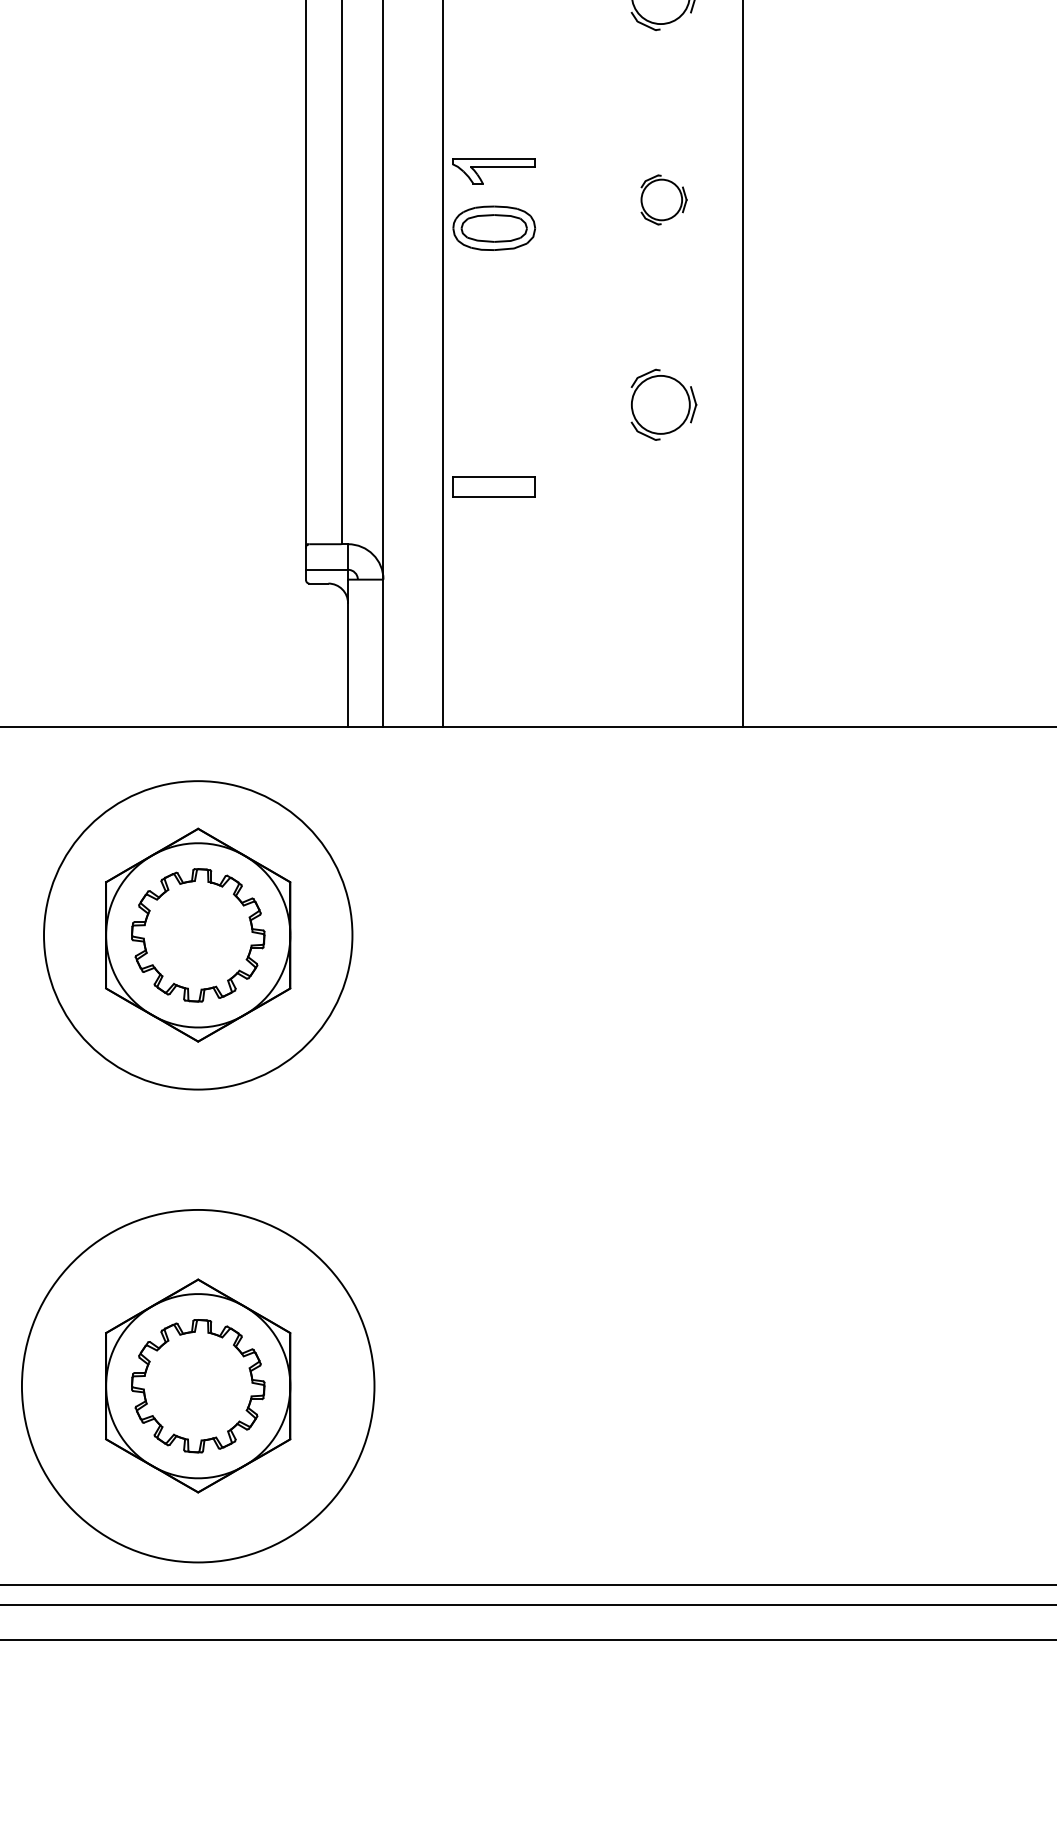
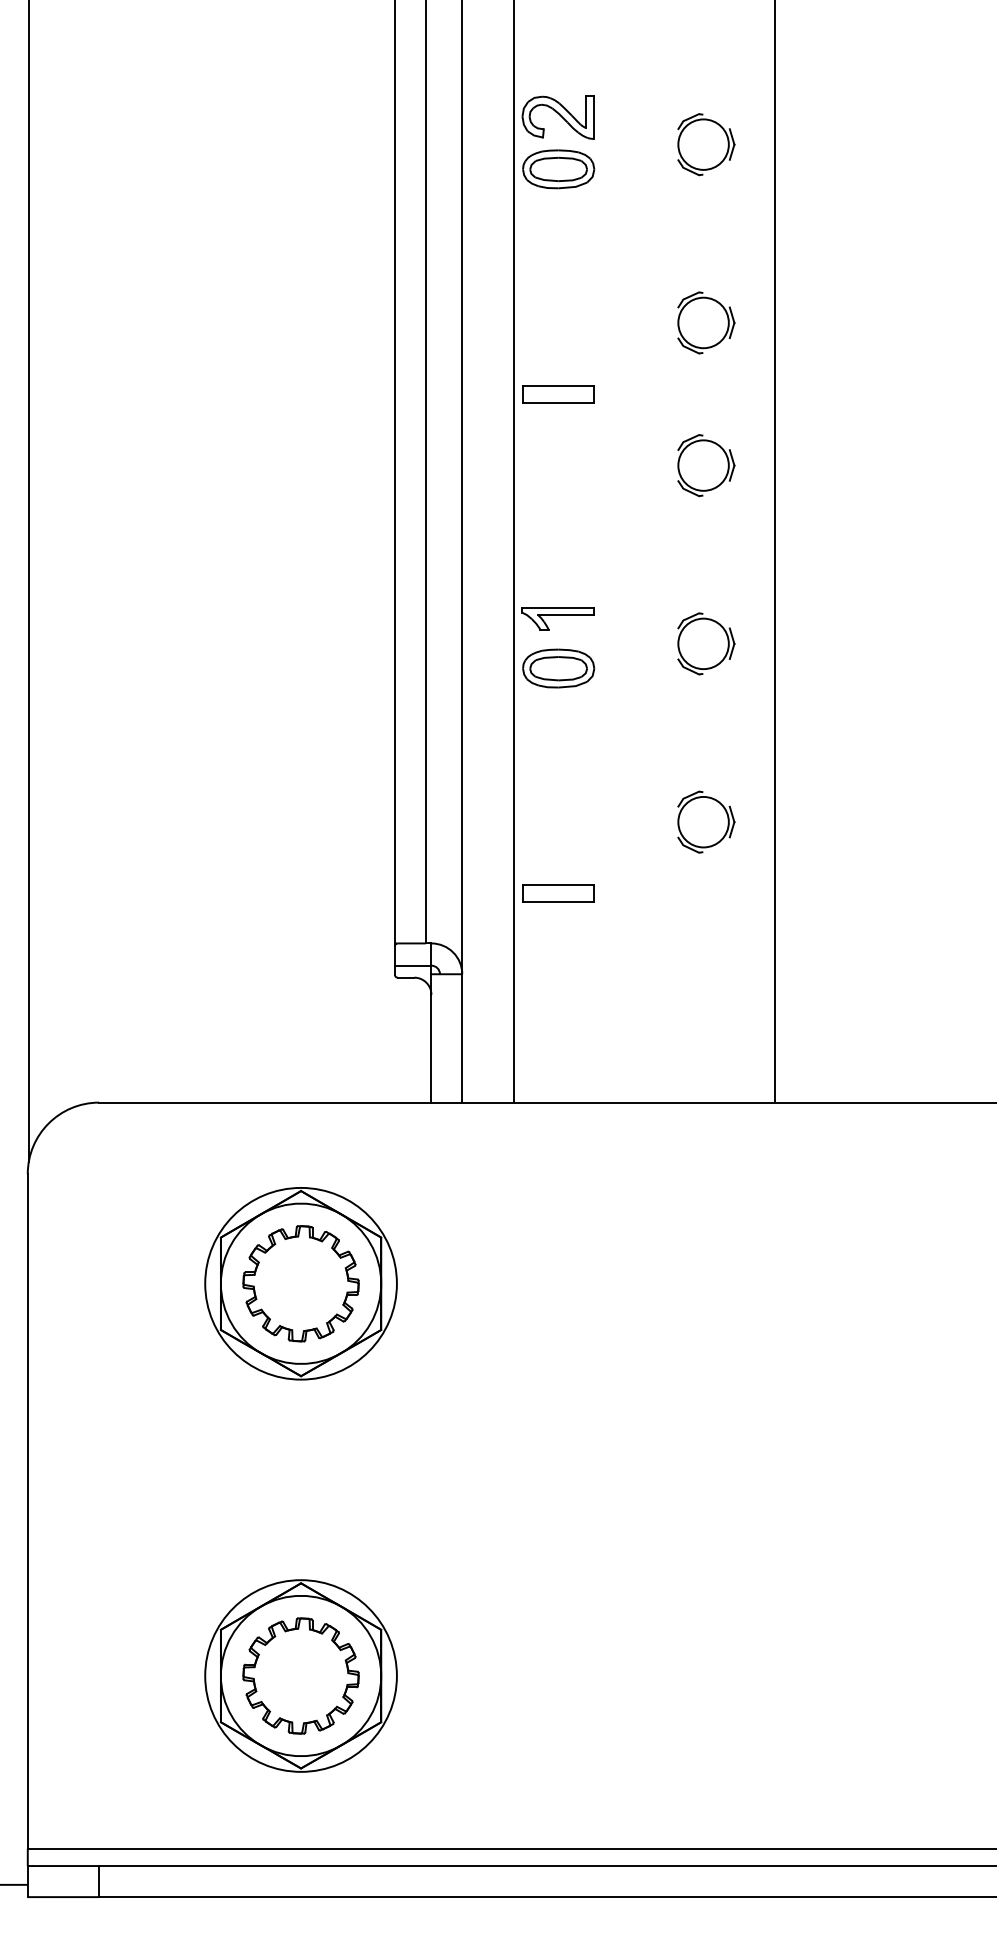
part: (664, 199) -> (706, 643), size x1.43
circle: (197, 935) -> (300, 1283), size x0.71
circle: (197, 1385) -> (300, 1675), size x0.62

